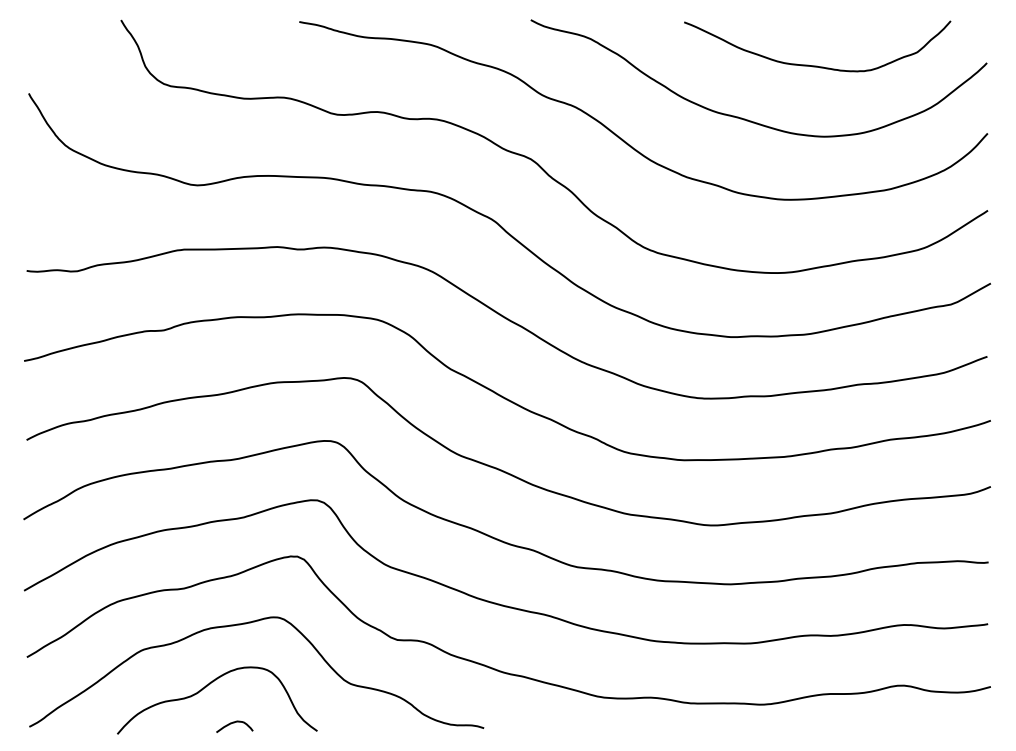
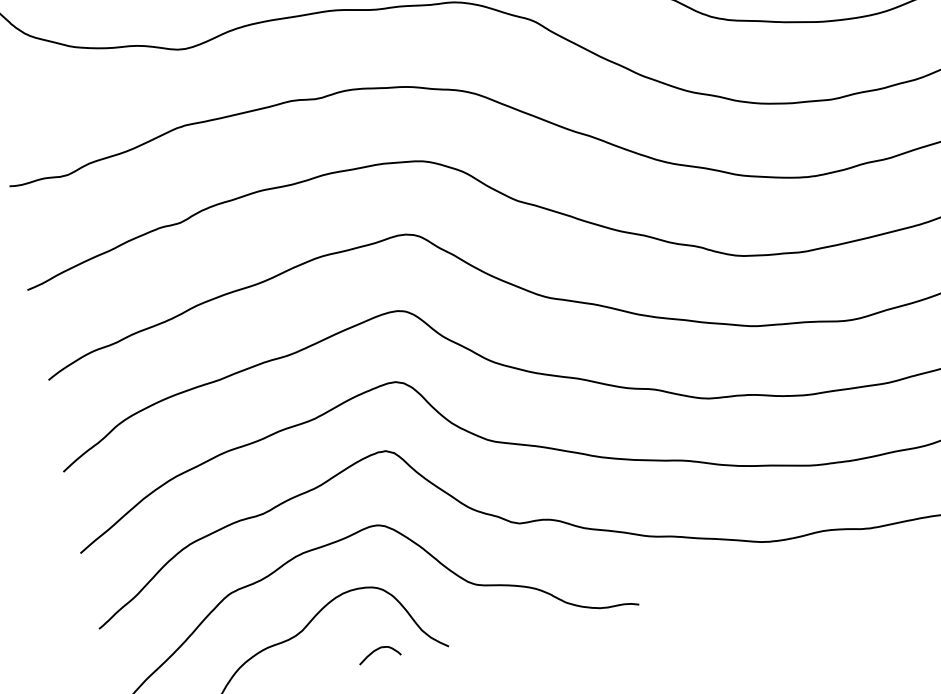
curve: (234, 723) -> (378, 650), moved

